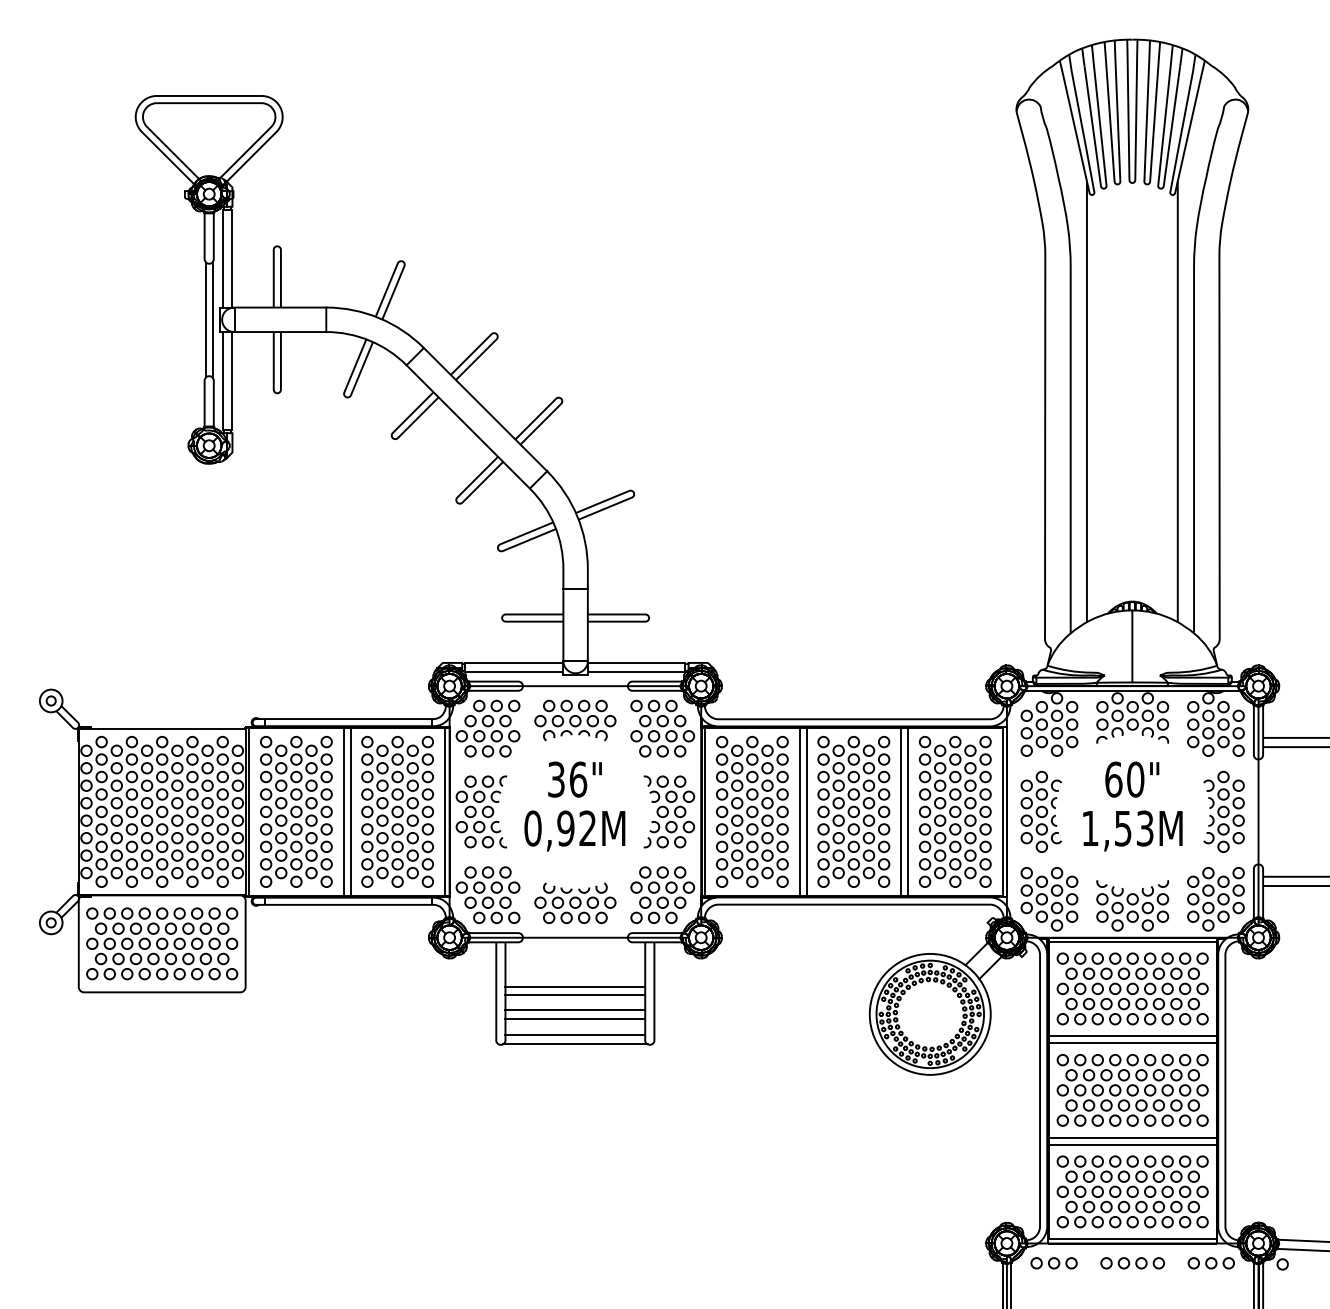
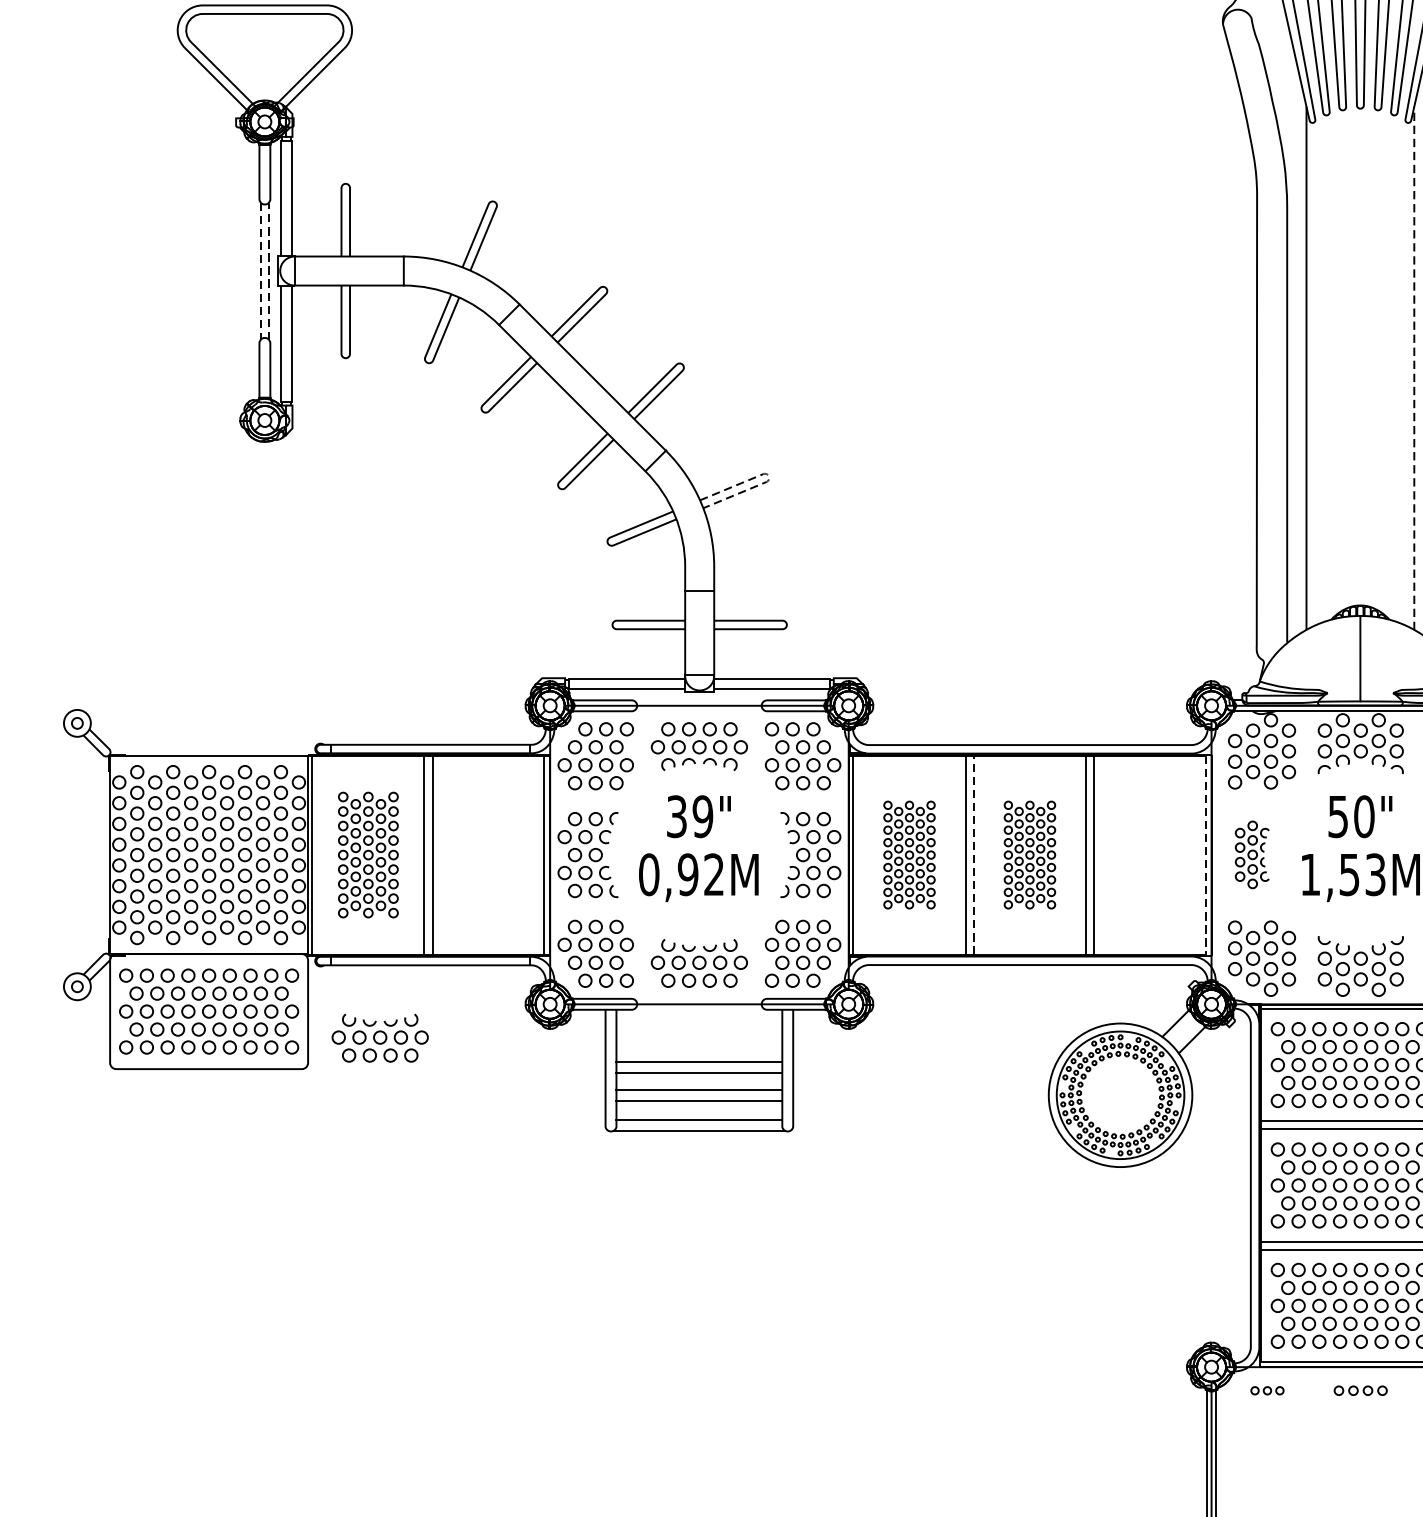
line: (205, 319) -> (260, 270), solid -> dashed
line: (212, 319) -> (268, 270), solid -> dashed
line: (1177, 401) -> (1413, 367), solid -> dashed
line: (633, 492) -> (768, 475), solid -> dashed
text: (578, 779) -> (703, 816), 36" -> 39"
text: (1113, 779) -> (1338, 816), 60" -> 50"
part: (296, 811) -> (368, 854), size x0.7
part: (397, 811) -> (488, 854), removed
part: (752, 811) -> (909, 854), size x0.6
line: (806, 811) -> (973, 854), solid -> dashed
part: (853, 811) -> (1029, 854), size x0.6
part: (954, 811) -> (1149, 854), removed
line: (1002, 811) -> (1206, 854), solid -> dashed
part: (1040, 811) -> (1251, 854), size x0.7
part: (306, 965) -> (380, 1037), added
part: (1053, 1263) -> (1266, 1390), size x0.6
part: (1132, 1263) -> (1360, 1390), size x0.7

